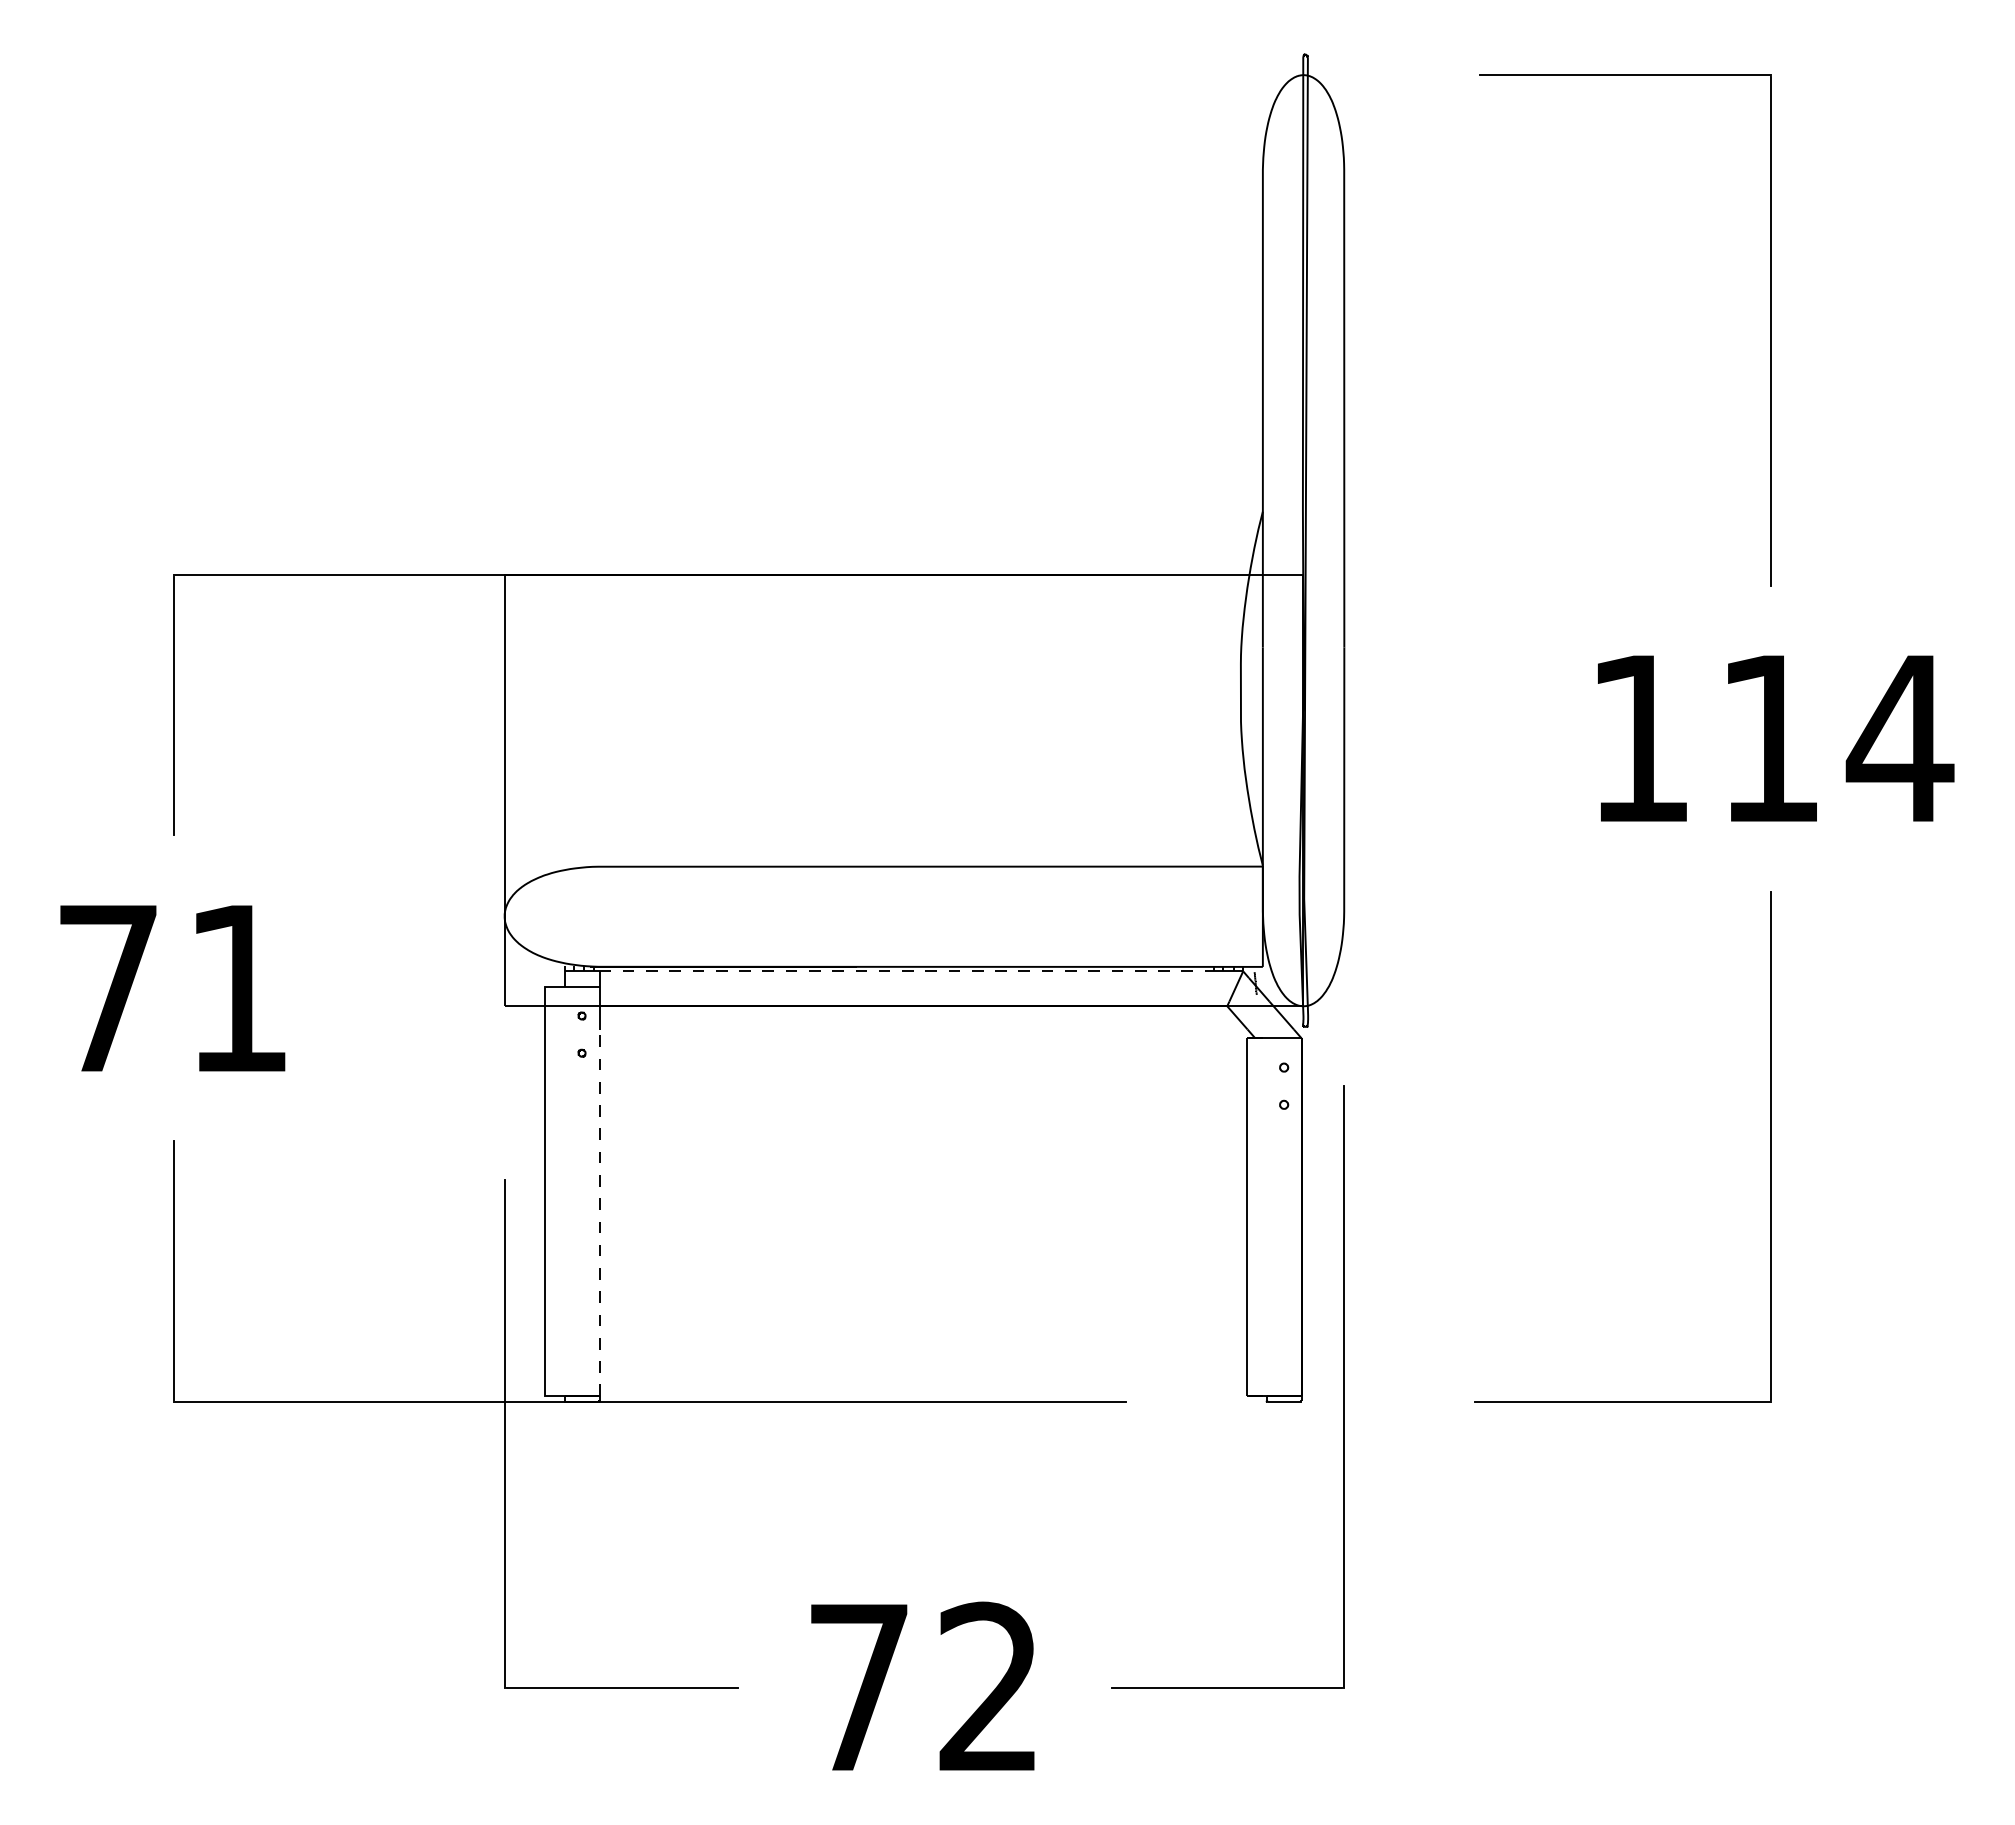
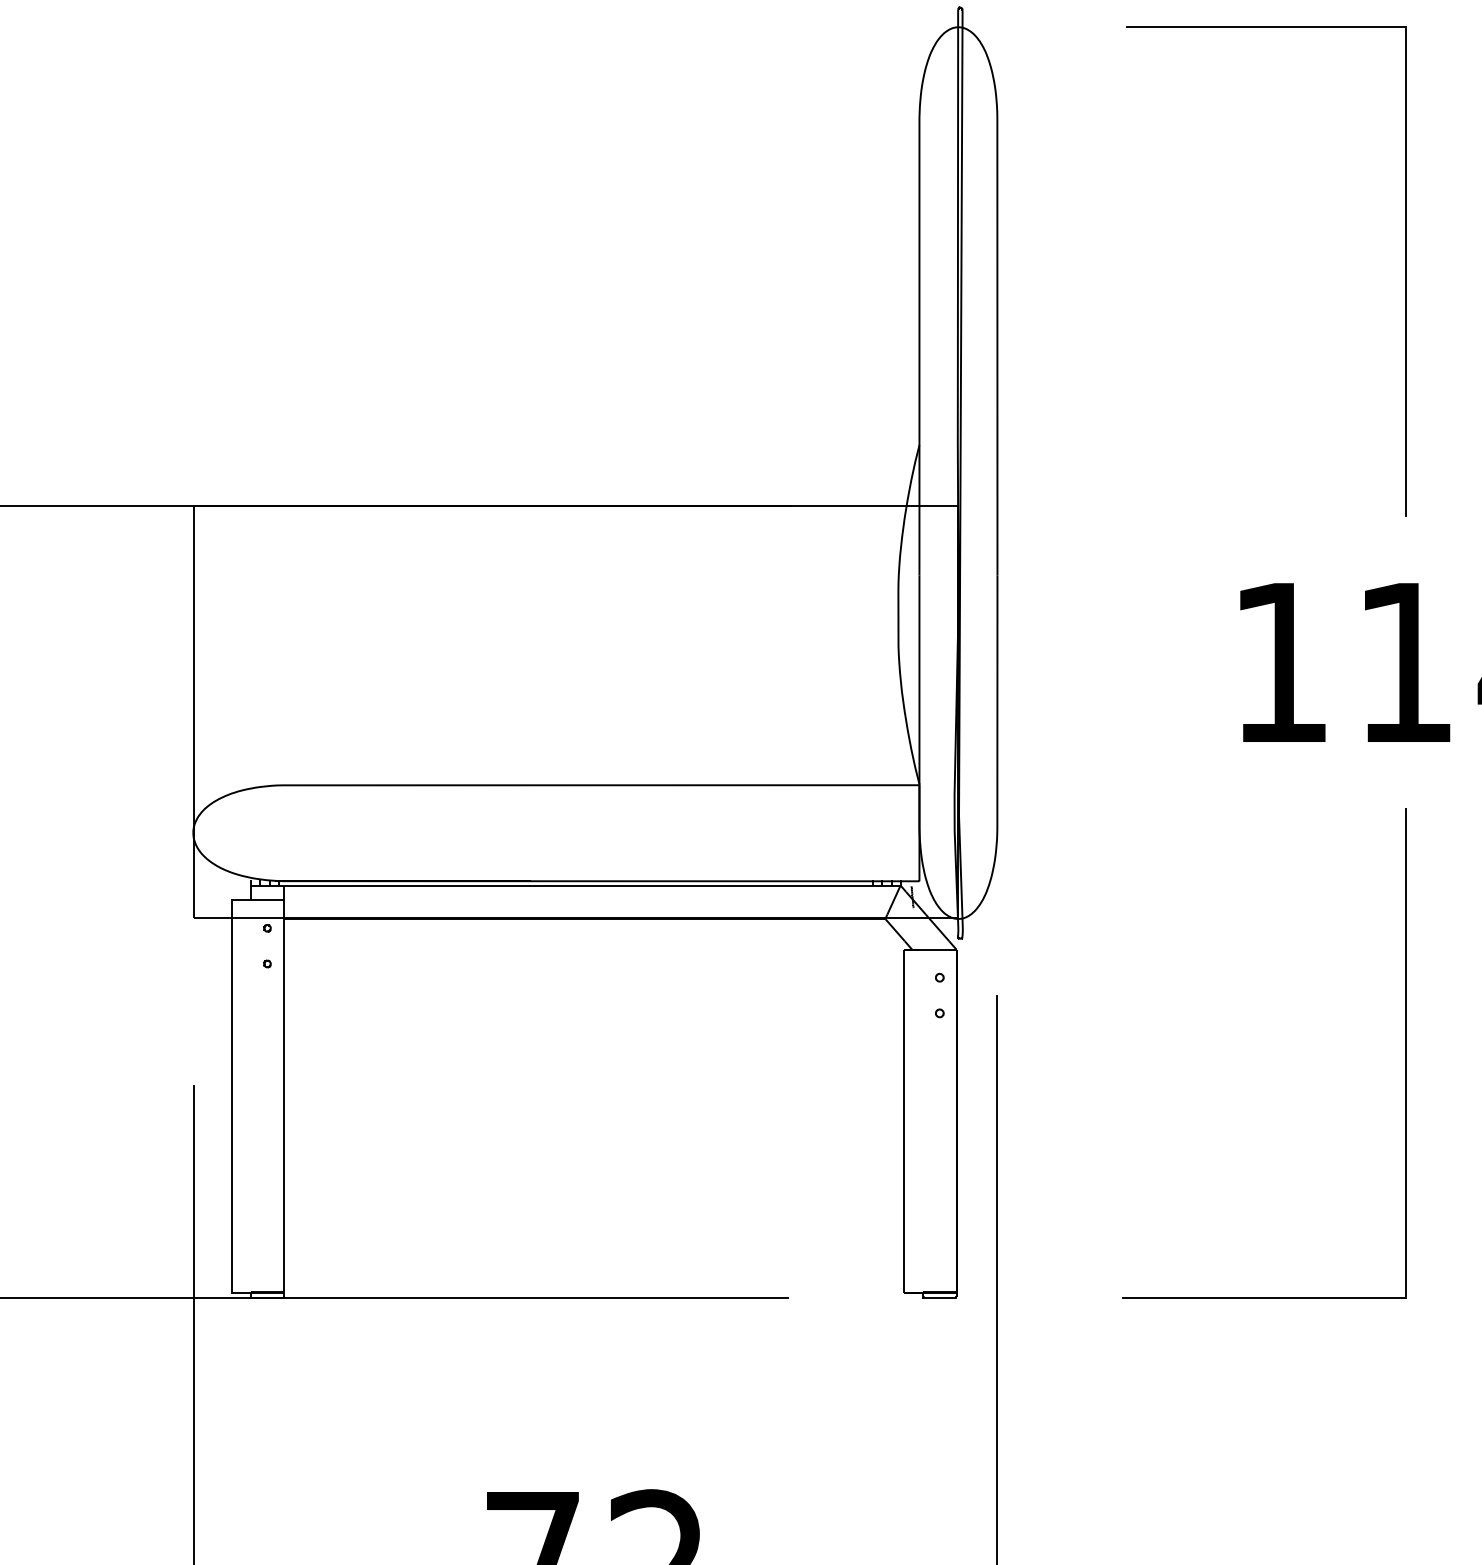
line: (907, 971) -> (579, 885), dashed -> solid
line: (599, 1212) -> (284, 1116), dashed -> solid

